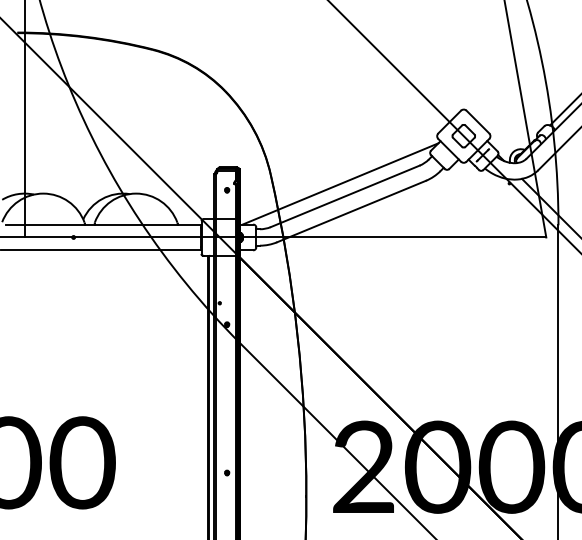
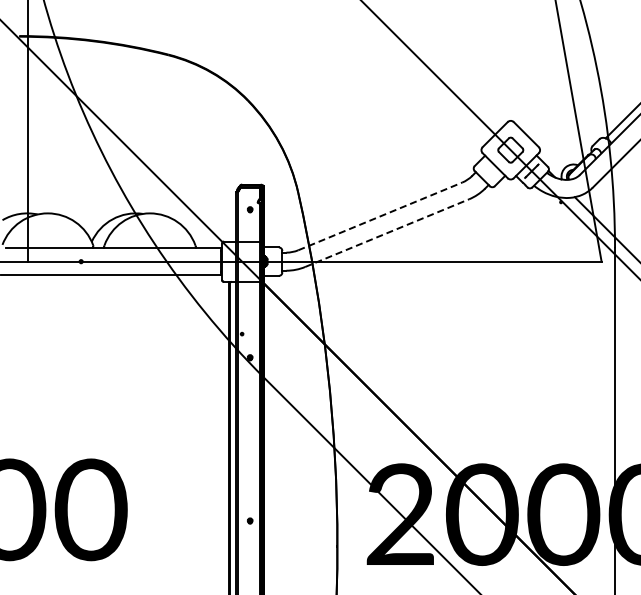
line: (340, 183) -> (374, 202), removed
line: (345, 196) -> (380, 216), solid -> dashed
line: (351, 211) -> (387, 233), solid -> dashed

